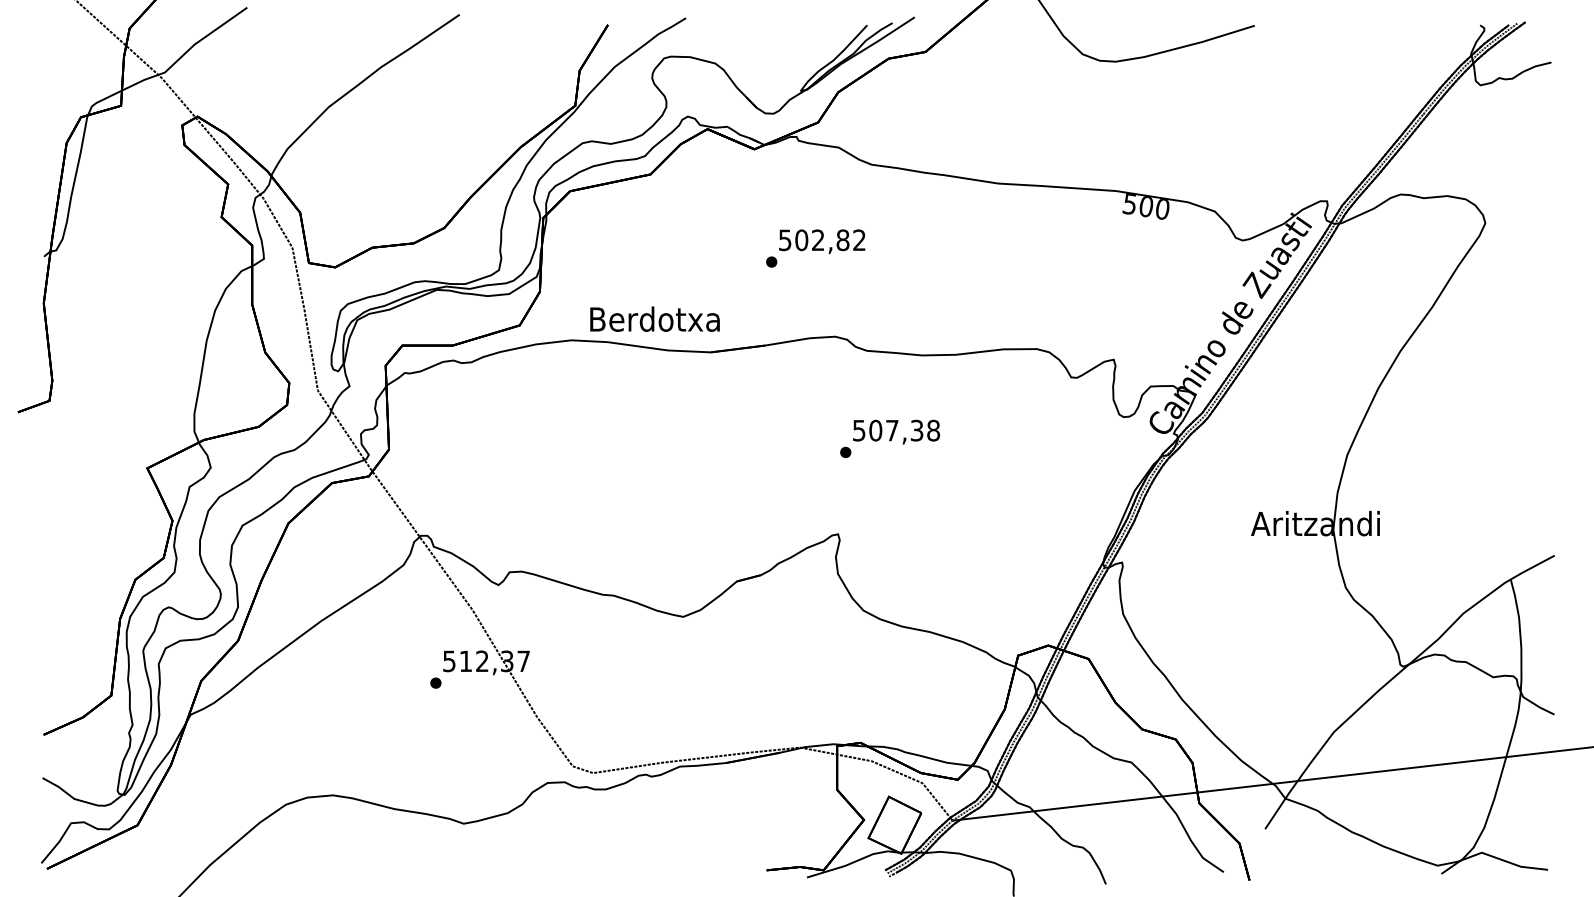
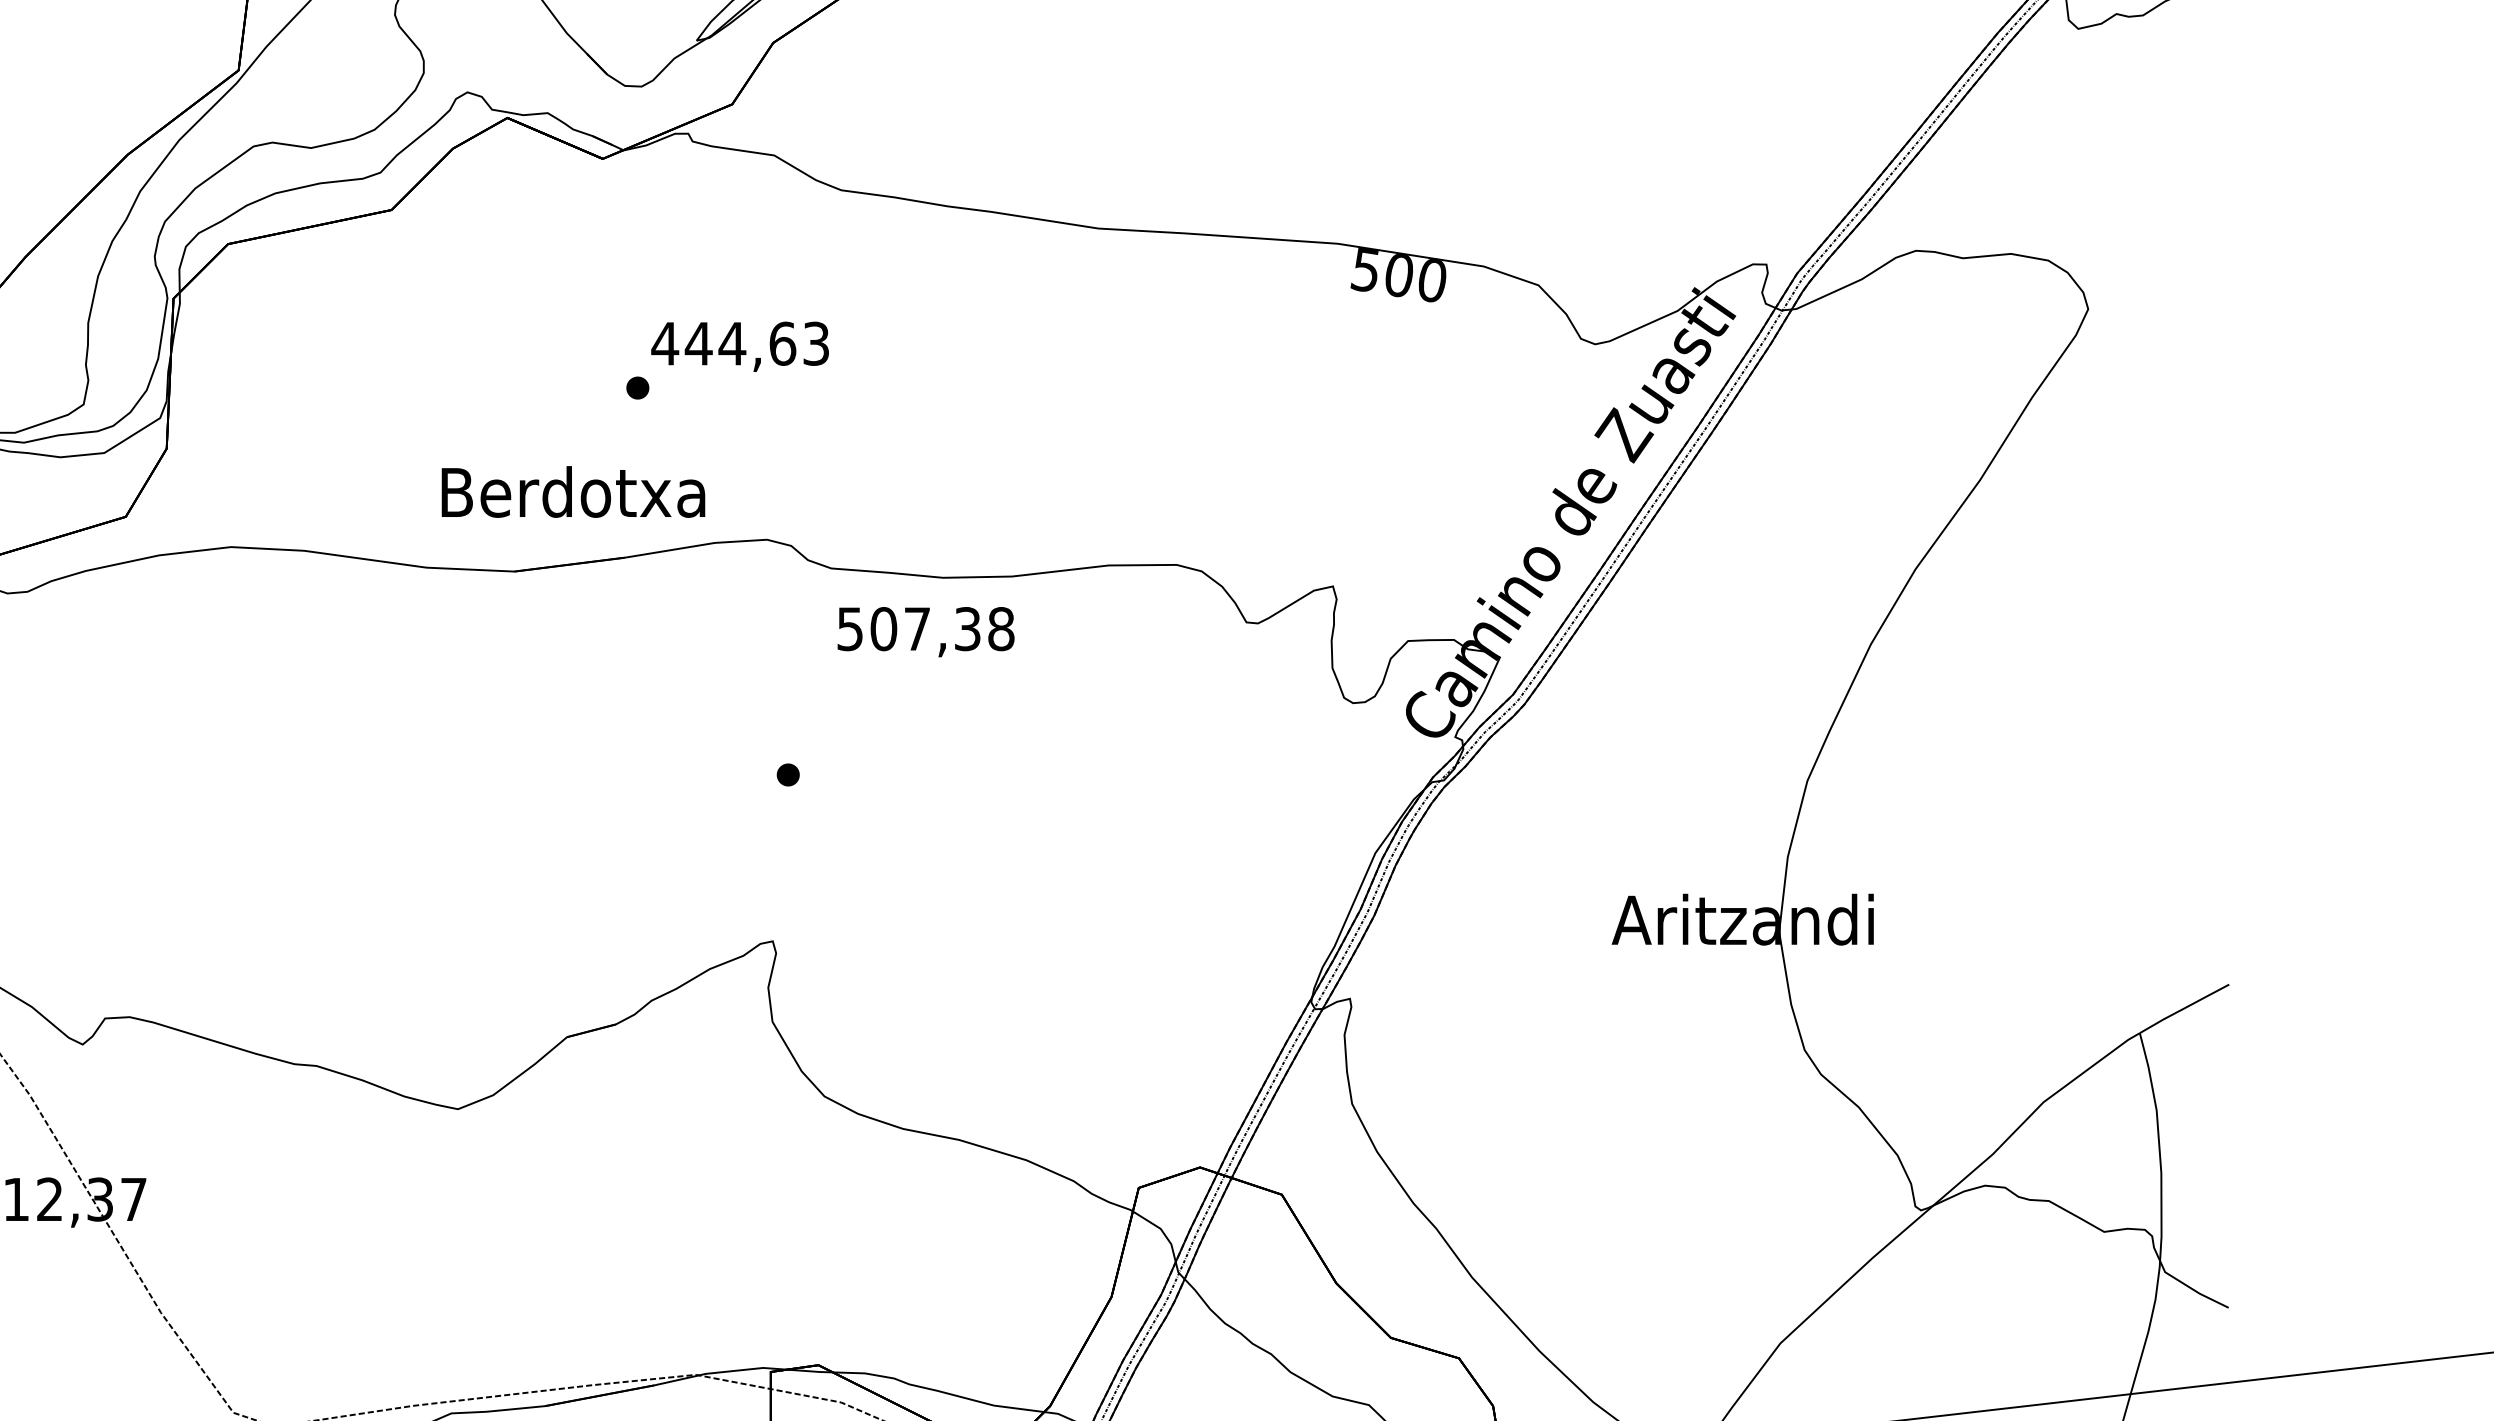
text: (821, 240) -> (739, 344), 502,82 -> 444,63
text: (654, 318) -> (572, 490), moved
text: (896, 431) -> (925, 630), moved

